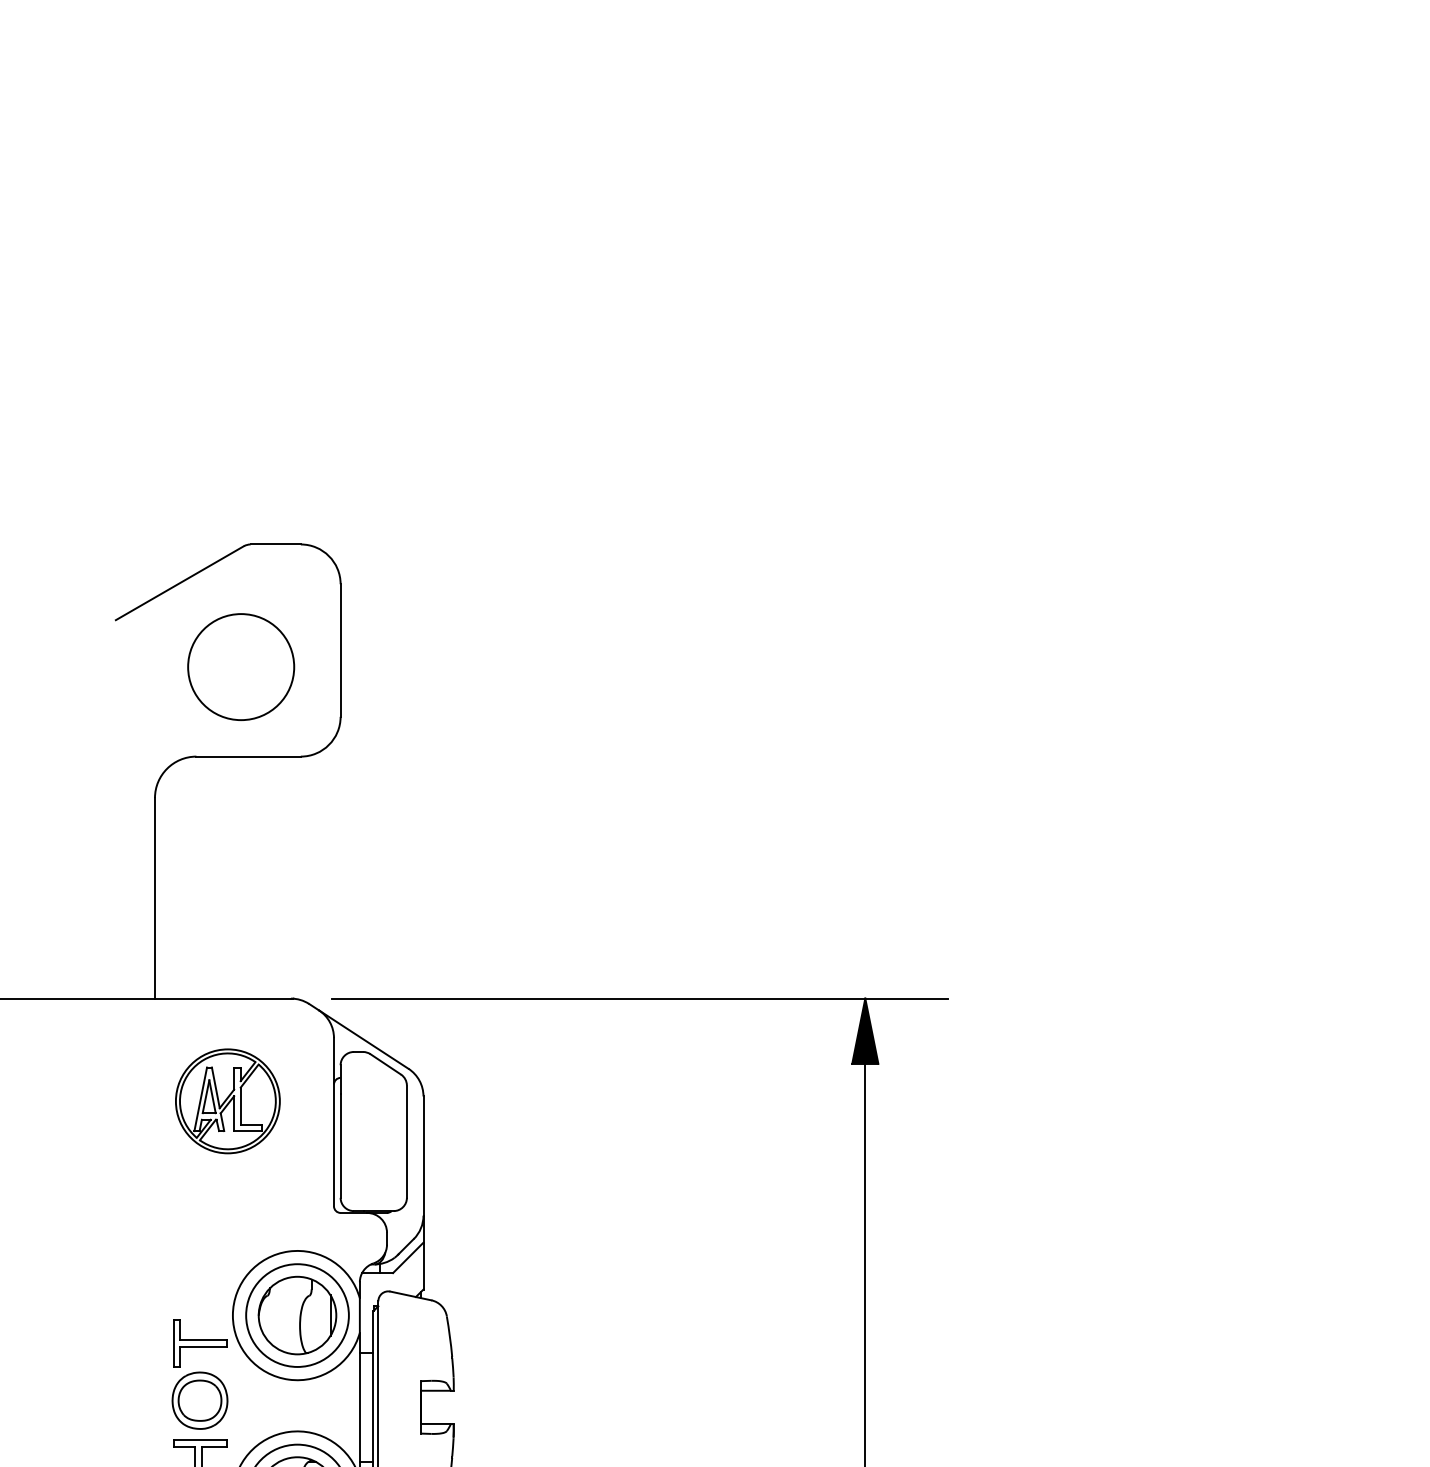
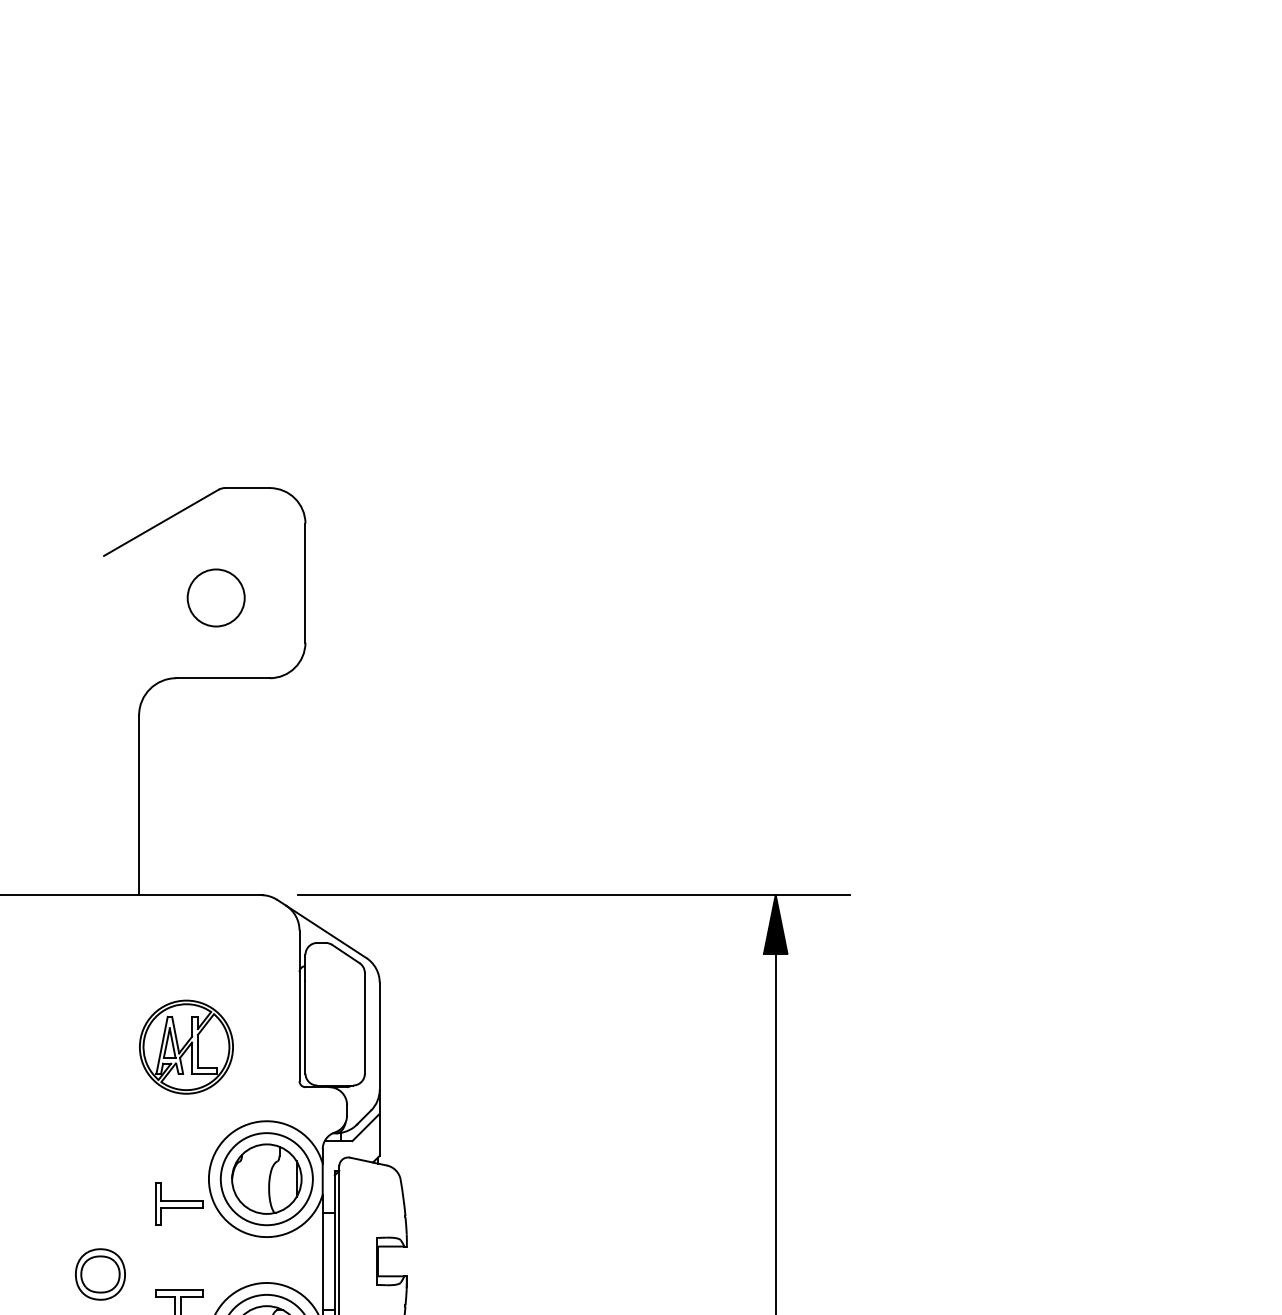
circle: (240, 666) -> (215, 597), size x0.6
part: (227, 1100) -> (186, 1046), moved
part: (200, 1400) -> (100, 1274), moved

